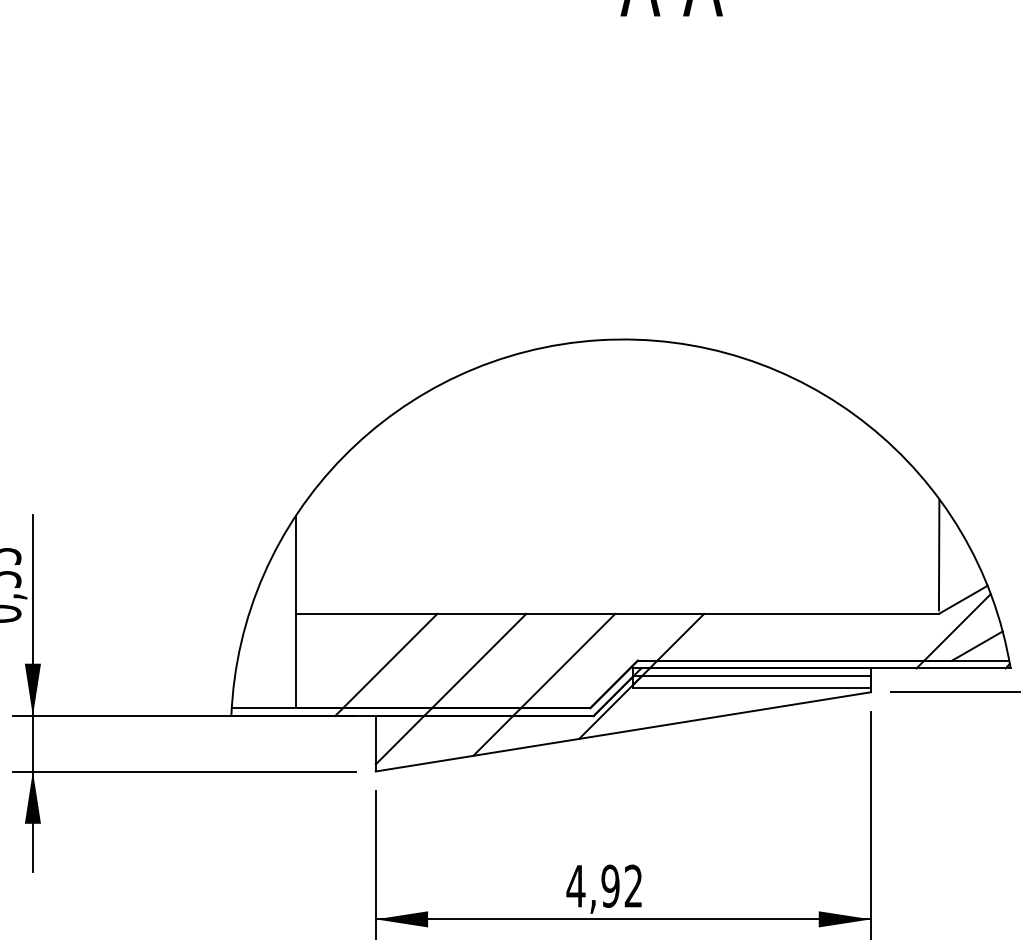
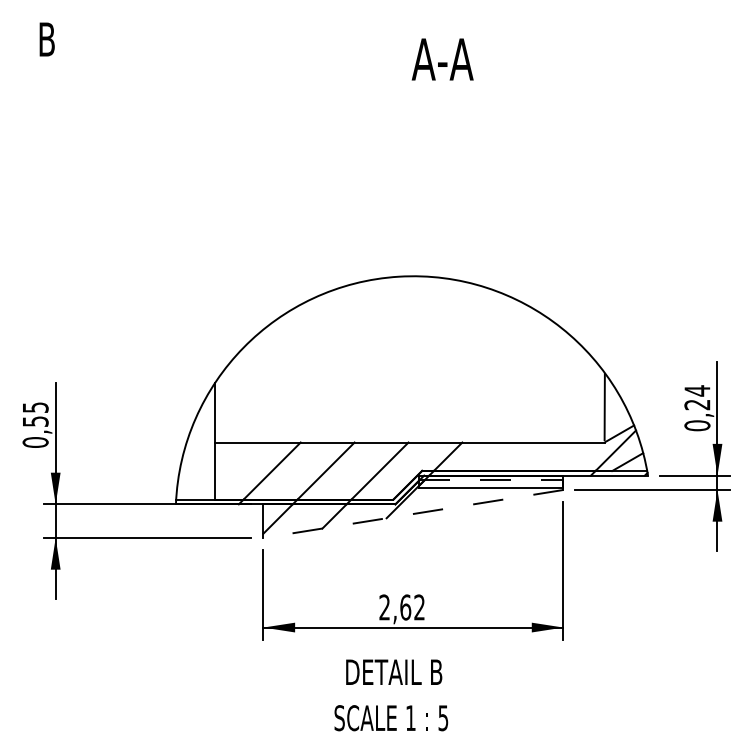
line: (752, 676) -> (491, 480), solid -> dashed
line: (623, 731) -> (413, 513), solid -> dashed
text: (592, 886) -> (394, 607), 4,92 -> 2,62

